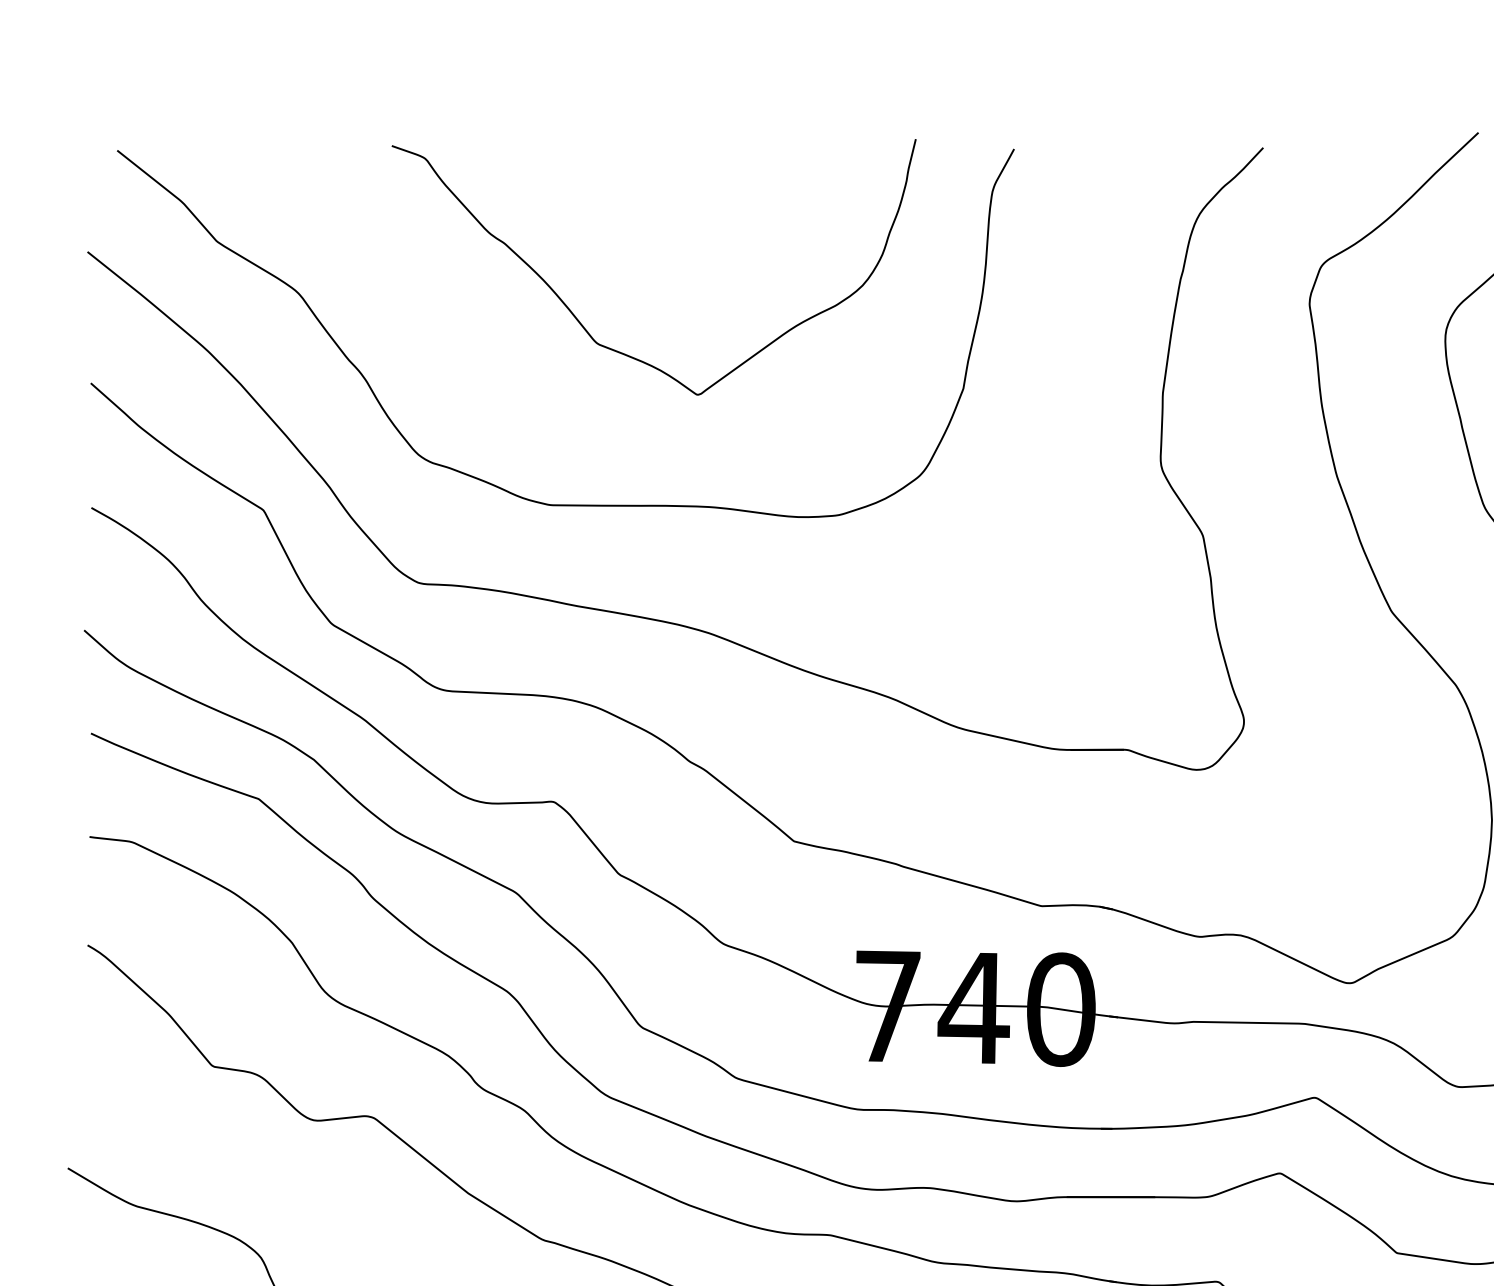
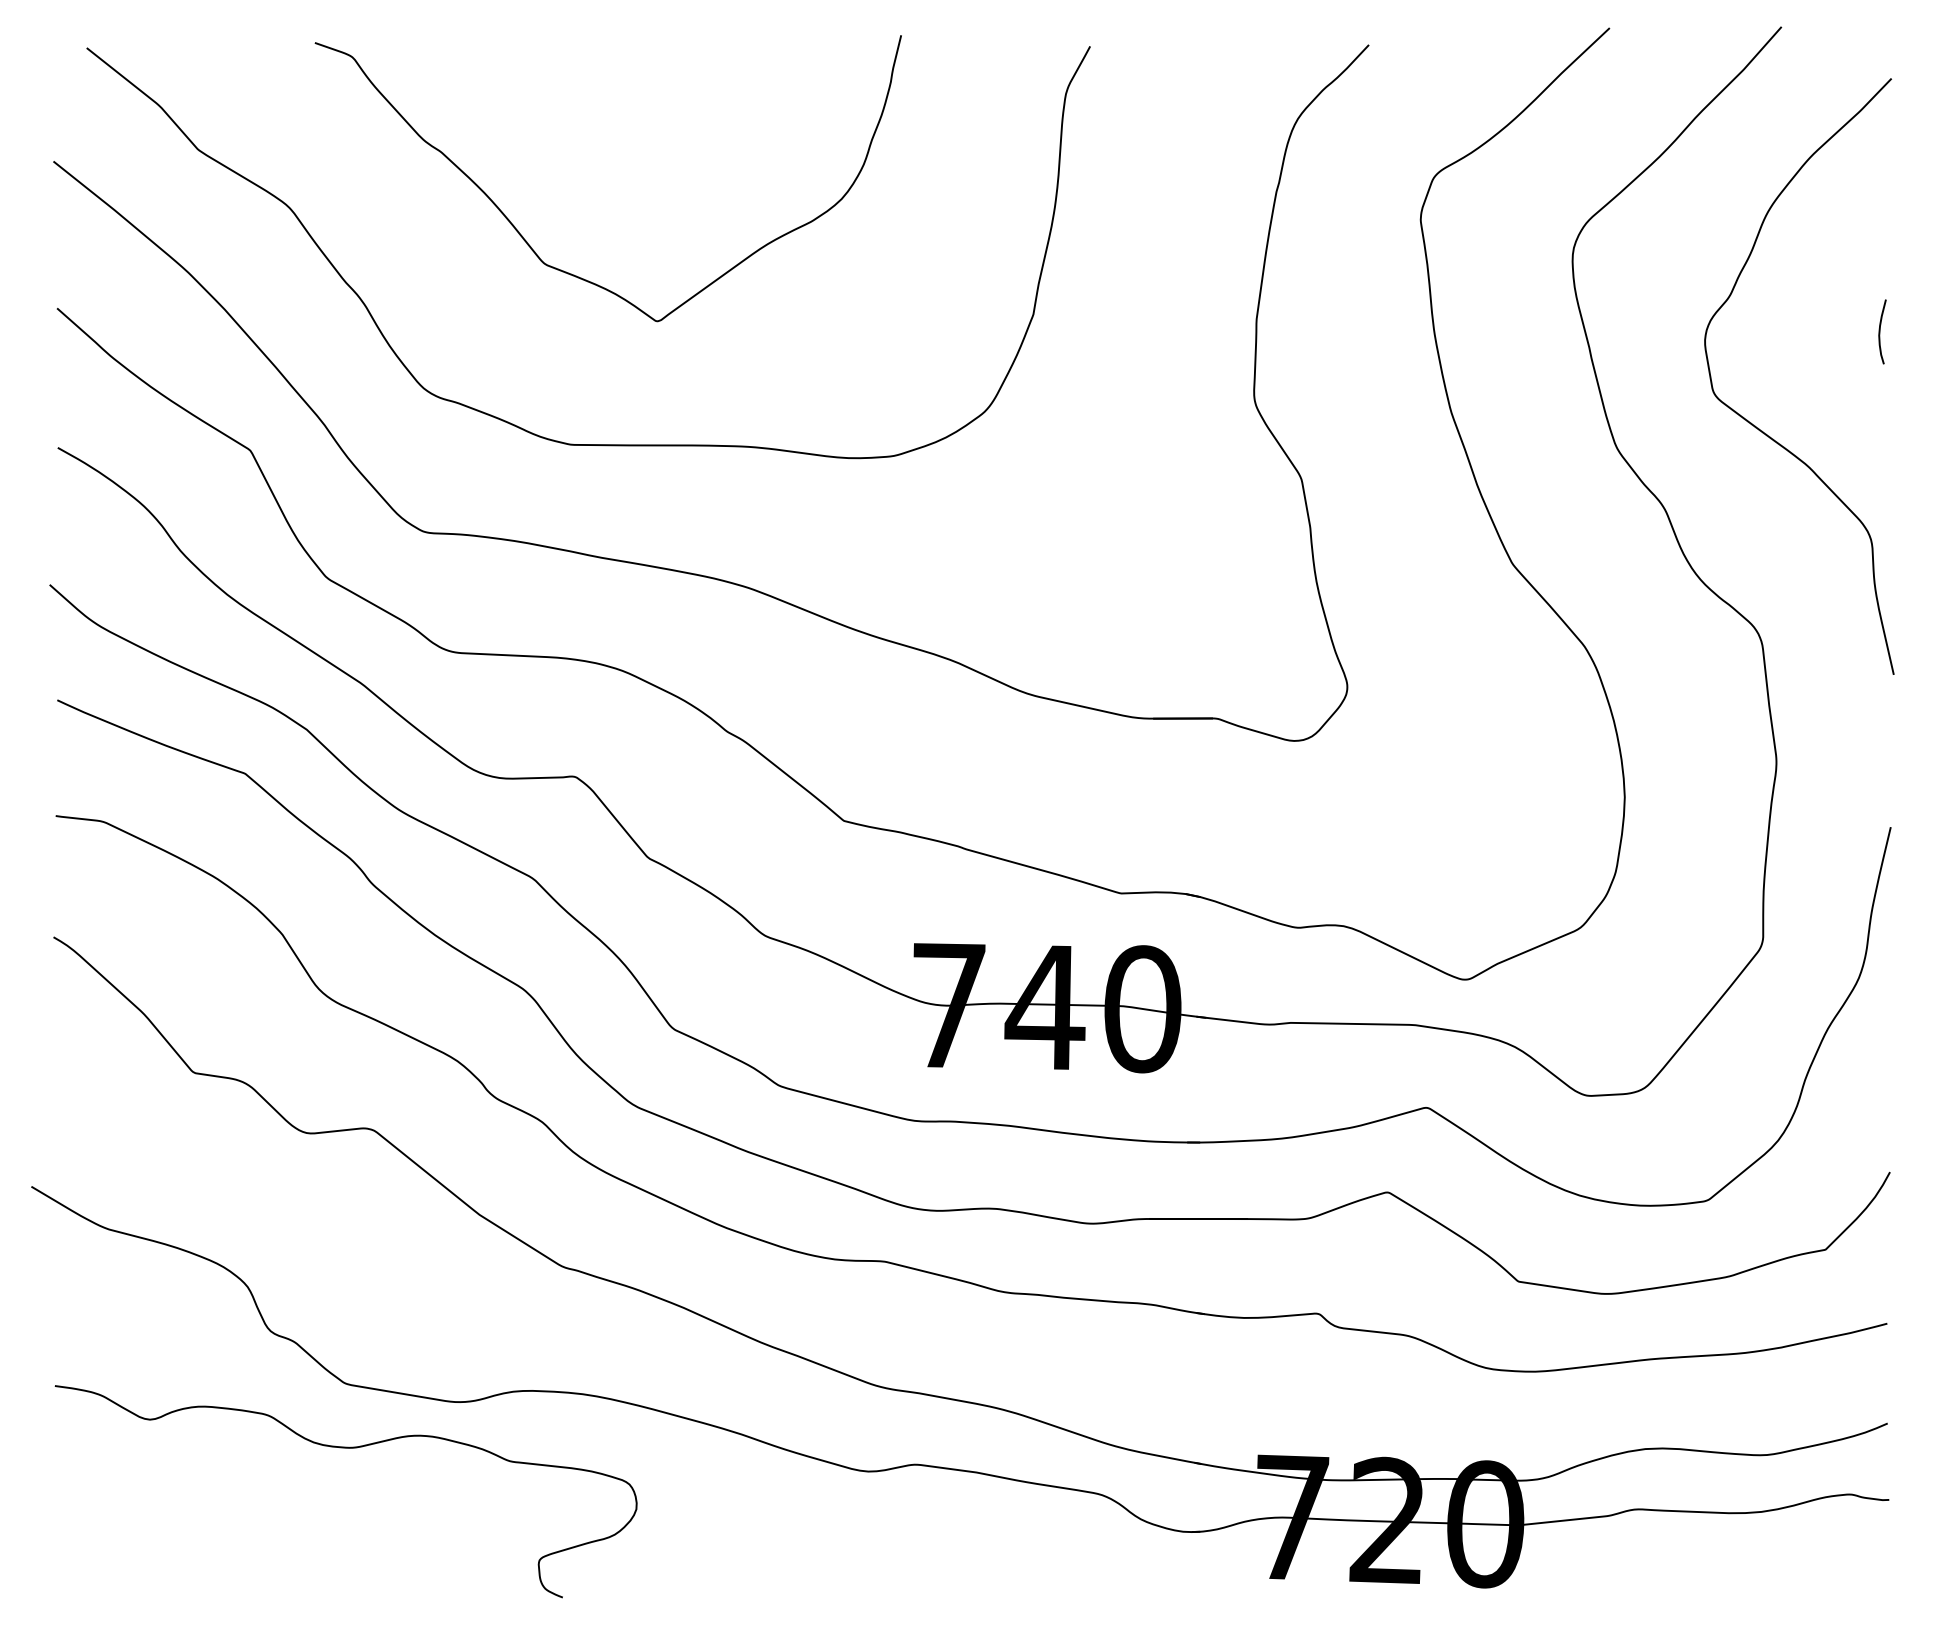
curve: (623, 352) -> (574, 274), moved

